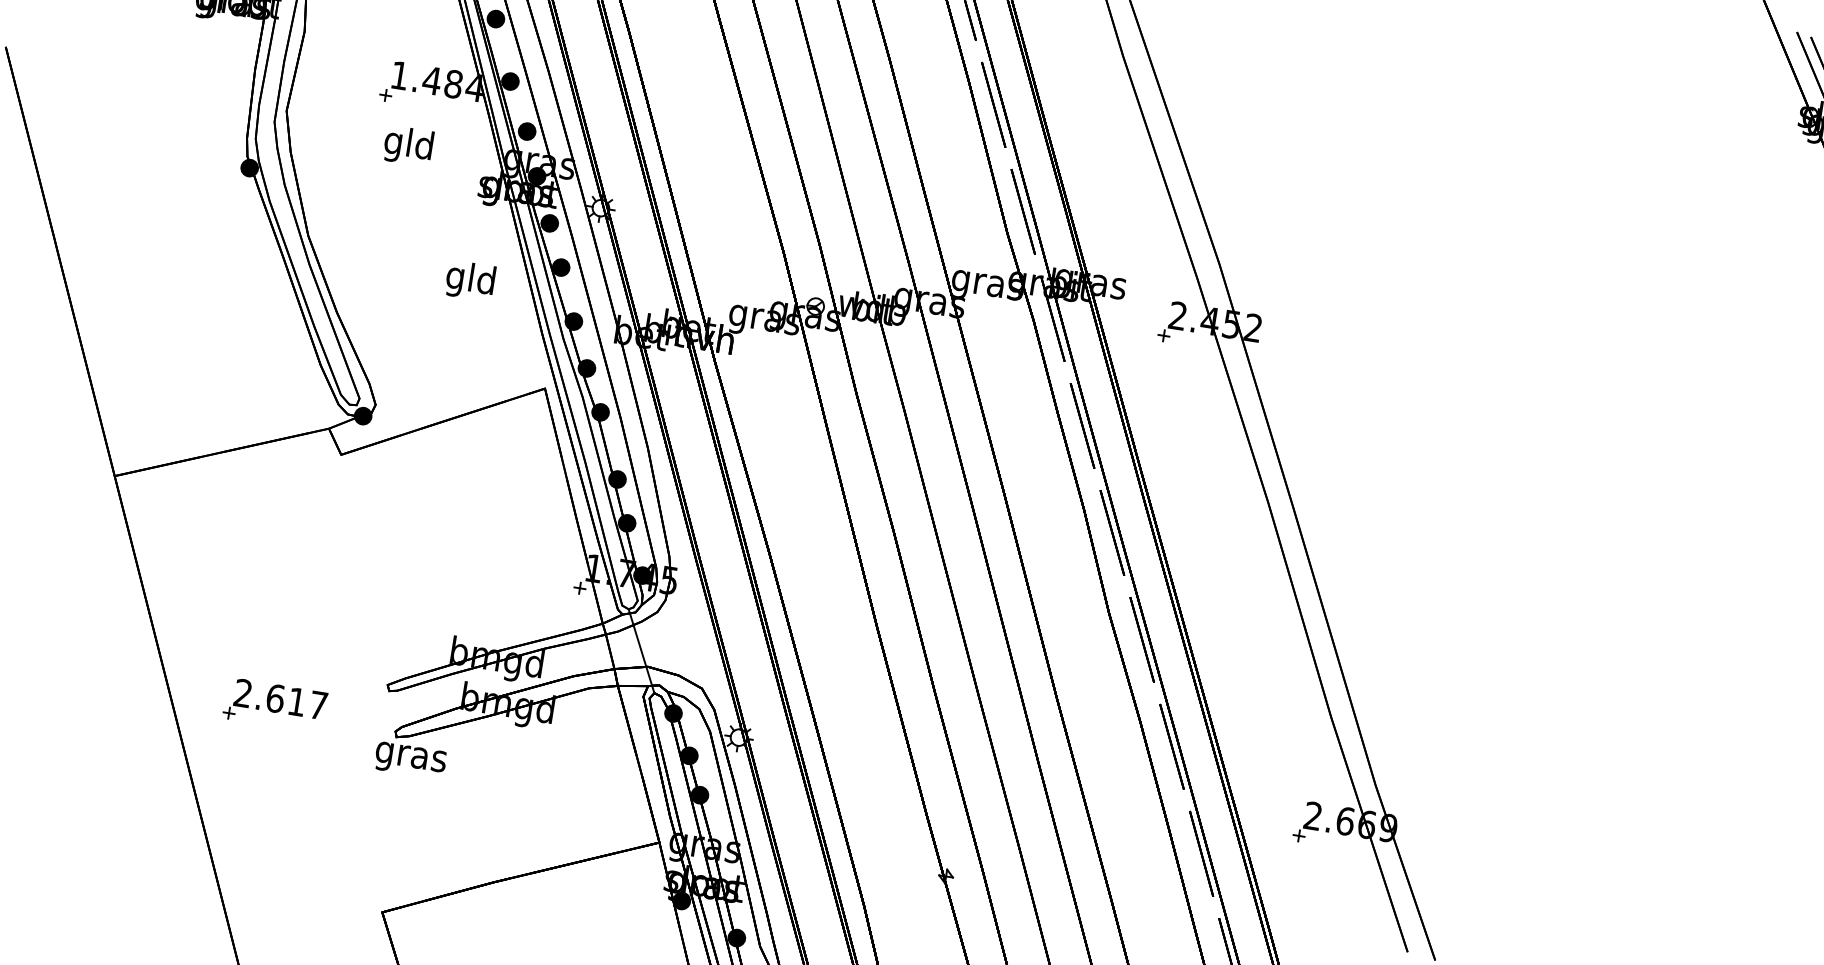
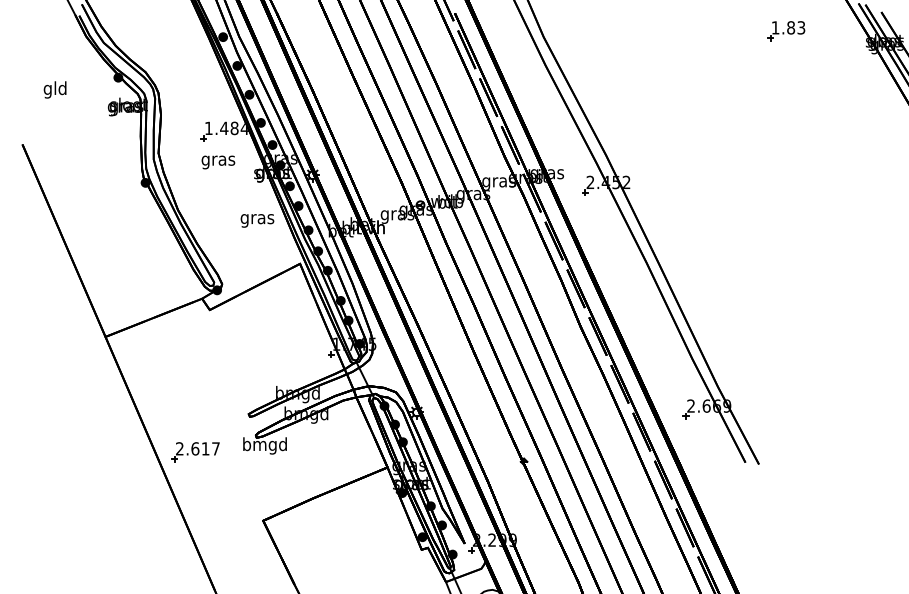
part: (1637, 66) -> (786, 31), added
text: (409, 145) -> (218, 160), gld -> gras
text: (471, 279) -> (257, 218), gld -> gras
part: (274, 706) -> (195, 452), moved
text: (410, 755) -> (264, 445), gras -> bmgd

